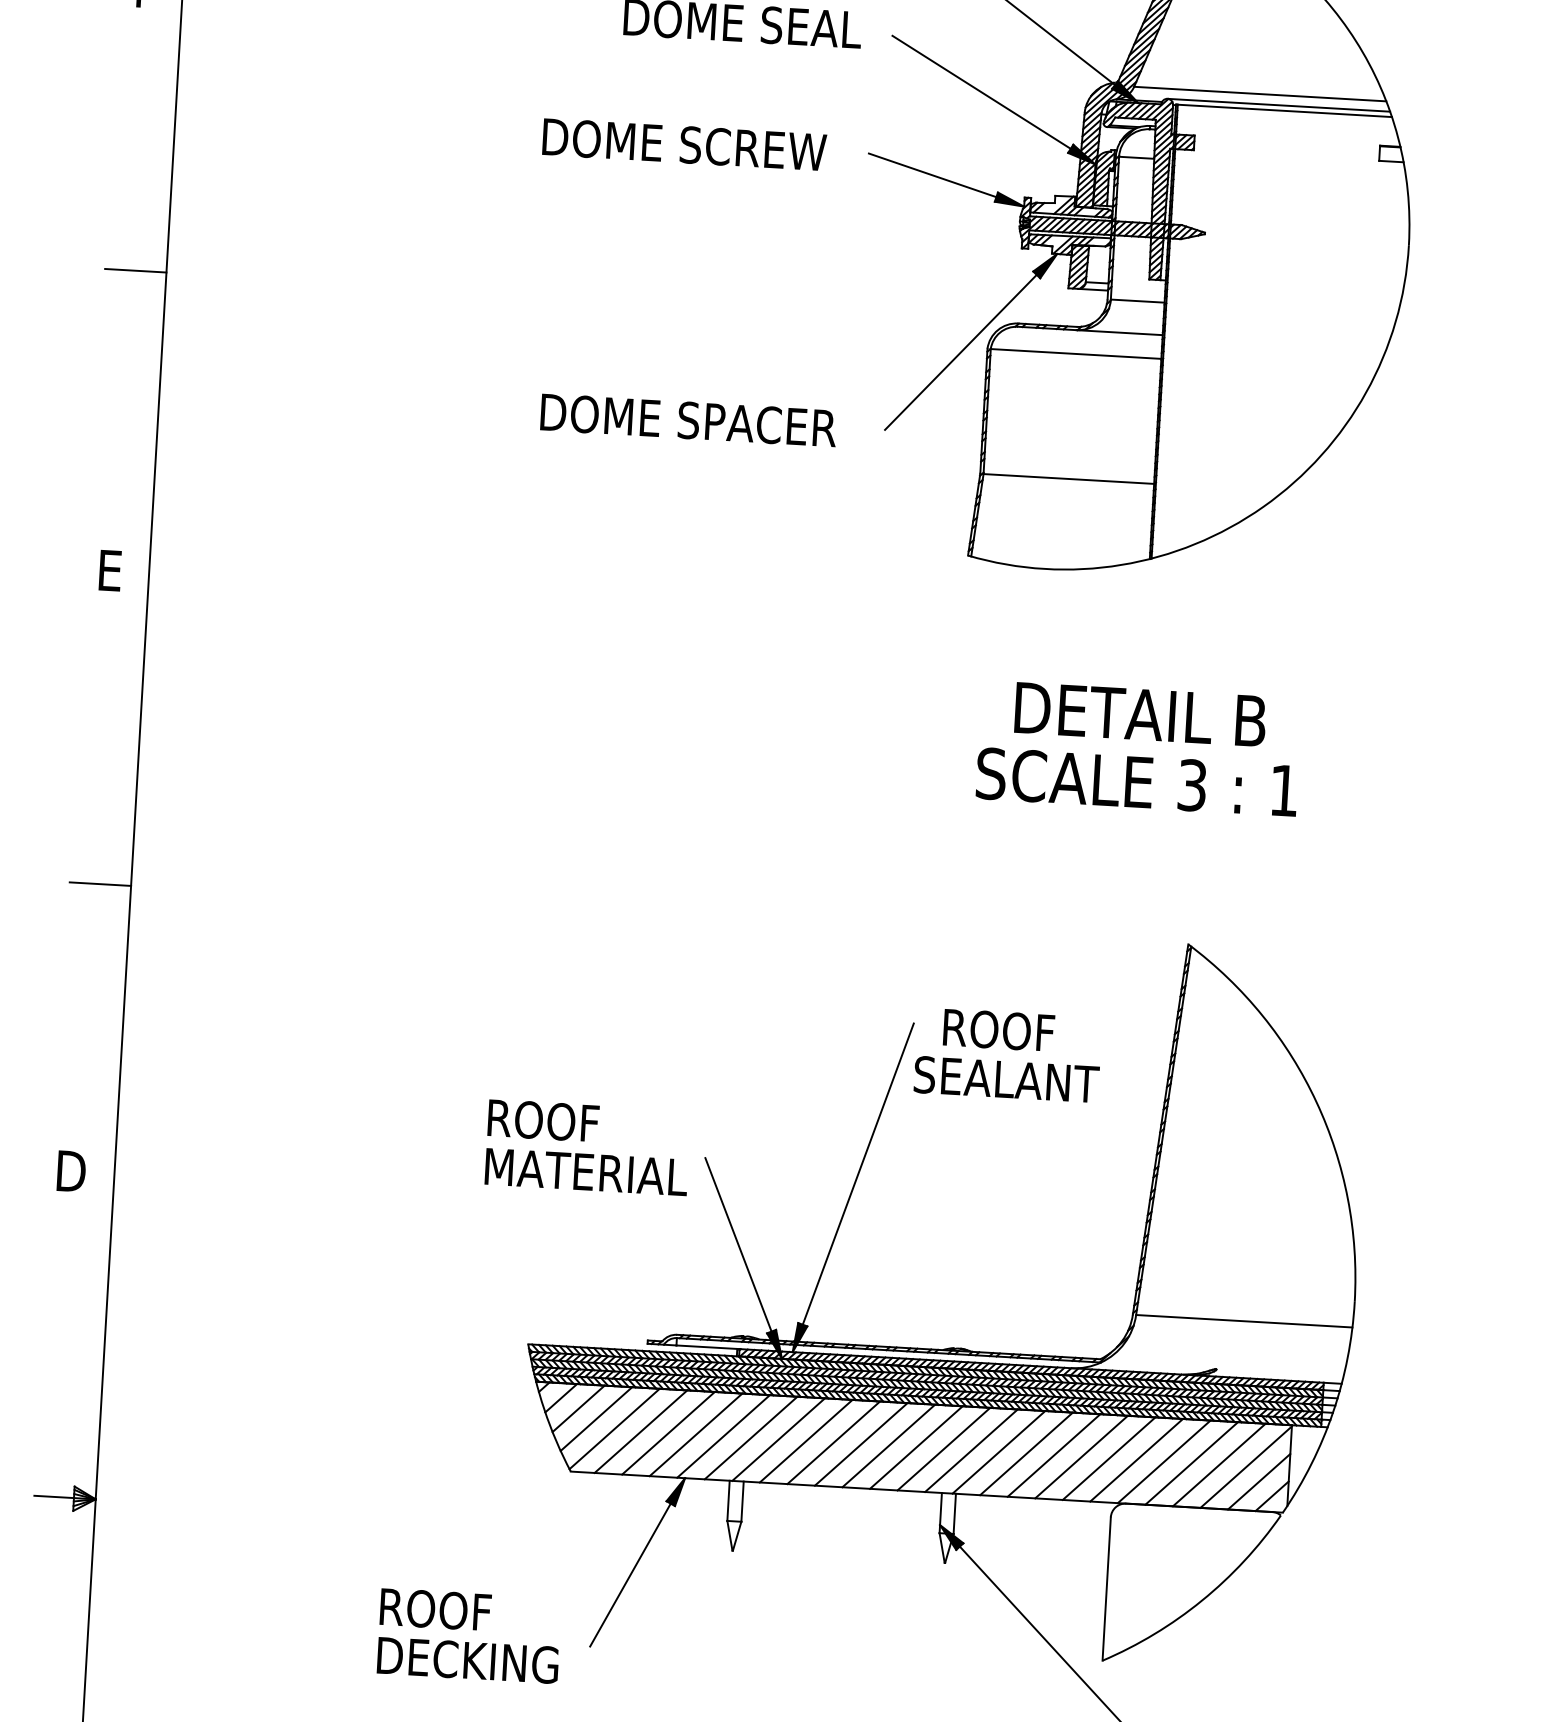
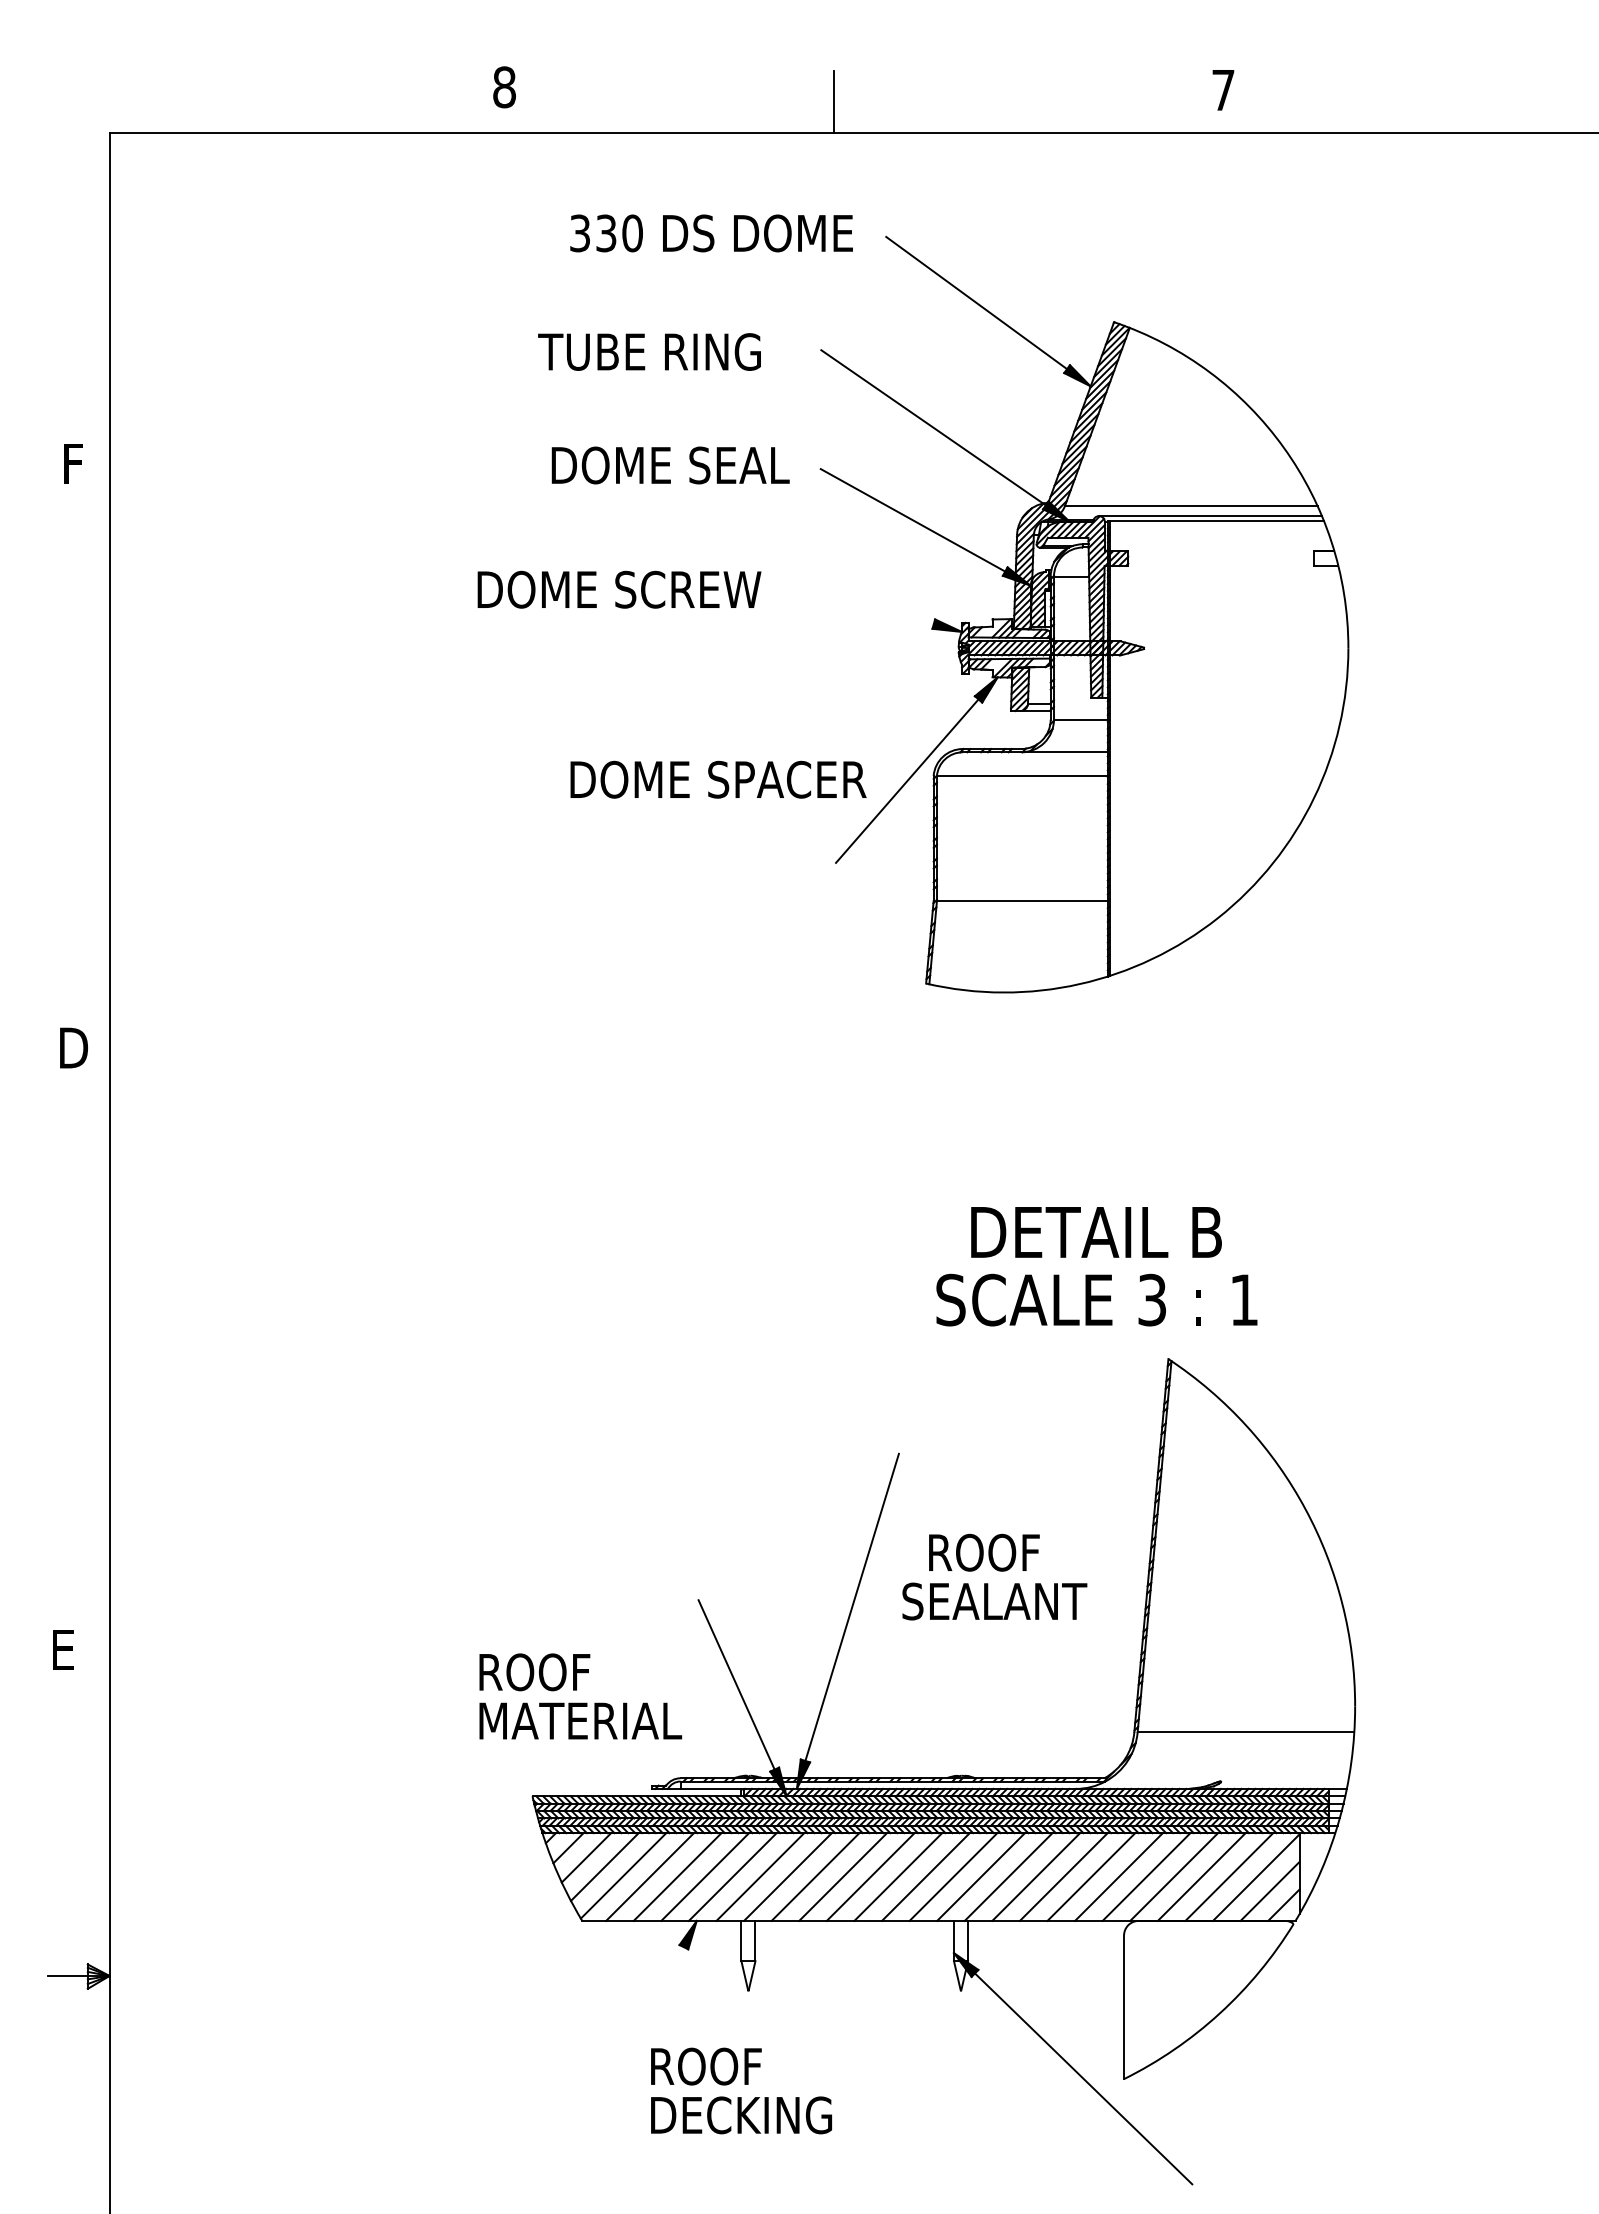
line: (932, 174) -> (868, 605), removed
line: (135, 271) -> (78, 747), removed
text: (688, 420) -> (718, 779), moved
text: (114, 570) -> (74, 1047), E -> D
text: (1138, 748) -> (1096, 1266), moved
line: (100, 884) -> (78, 1361), removed
text: (1007, 1054) -> (994, 1576), moved
text: (587, 1147) -> (580, 1696), moved
text: (71, 1170) -> (66, 1649), D -> E
line: (630, 1574) -> (647, 2020), removed
text: (469, 1635) -> (741, 2090), moved

